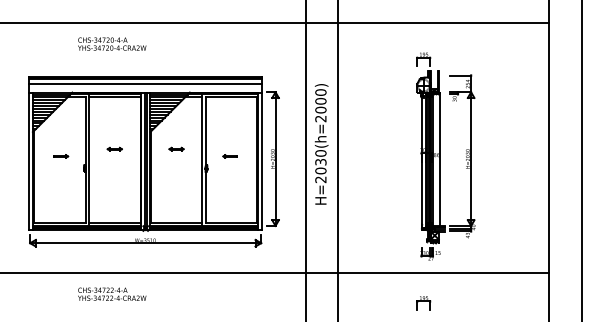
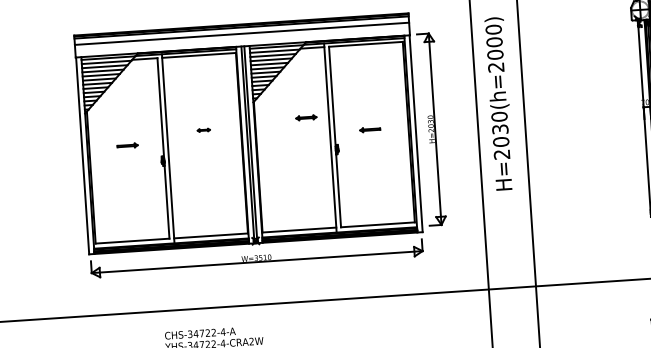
part: (114, 148) -> (203, 129), size x0.6
part: (176, 148) -> (306, 116), moved

